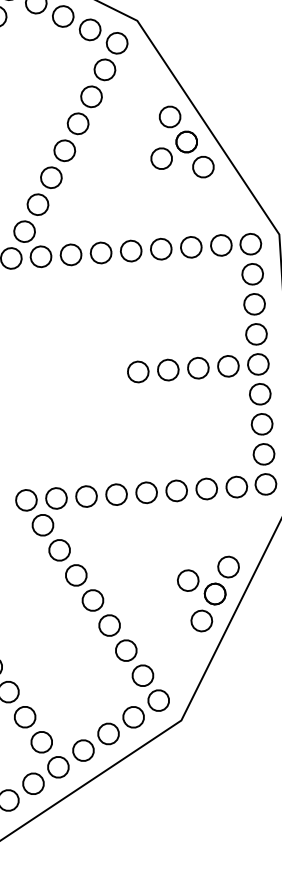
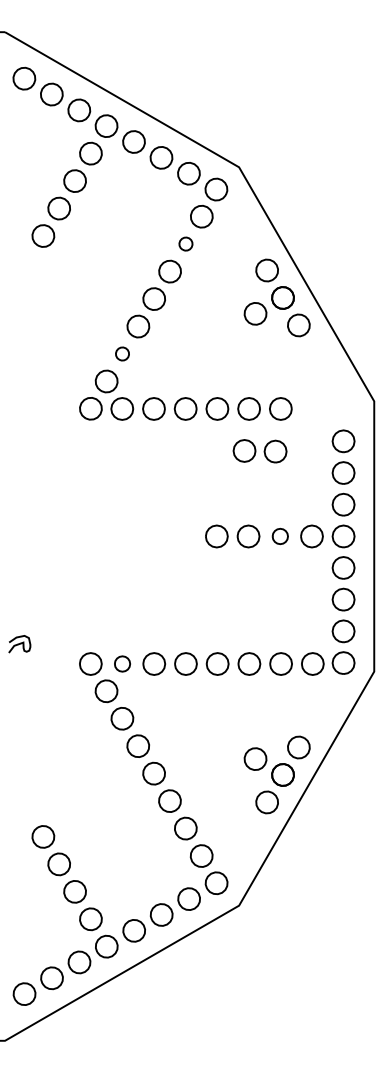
part: (91, 96) -> (185, 243), size x0.6
part: (37, 204) -> (122, 353), size x0.6
part: (235, 245) -> (259, 451), moved
part: (198, 368) -> (280, 536), size x0.7
part: (56, 497) -> (122, 663), size x0.7

